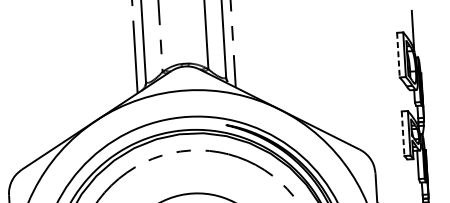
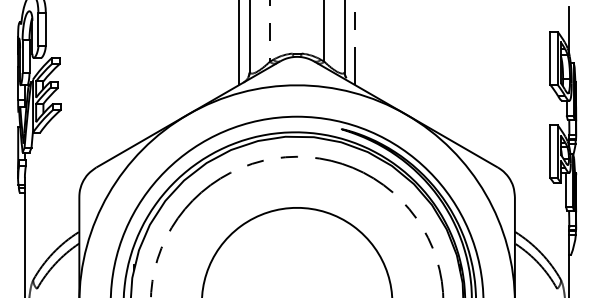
line: (398, 55) -> (550, 58), dashed -> solid
line: (403, 133) -> (550, 151), dashed -> solid

